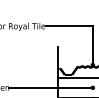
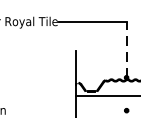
line: (92, 45) -> (126, 49), solid -> dashed
line: (50, 87) -> (65, 110), removed

